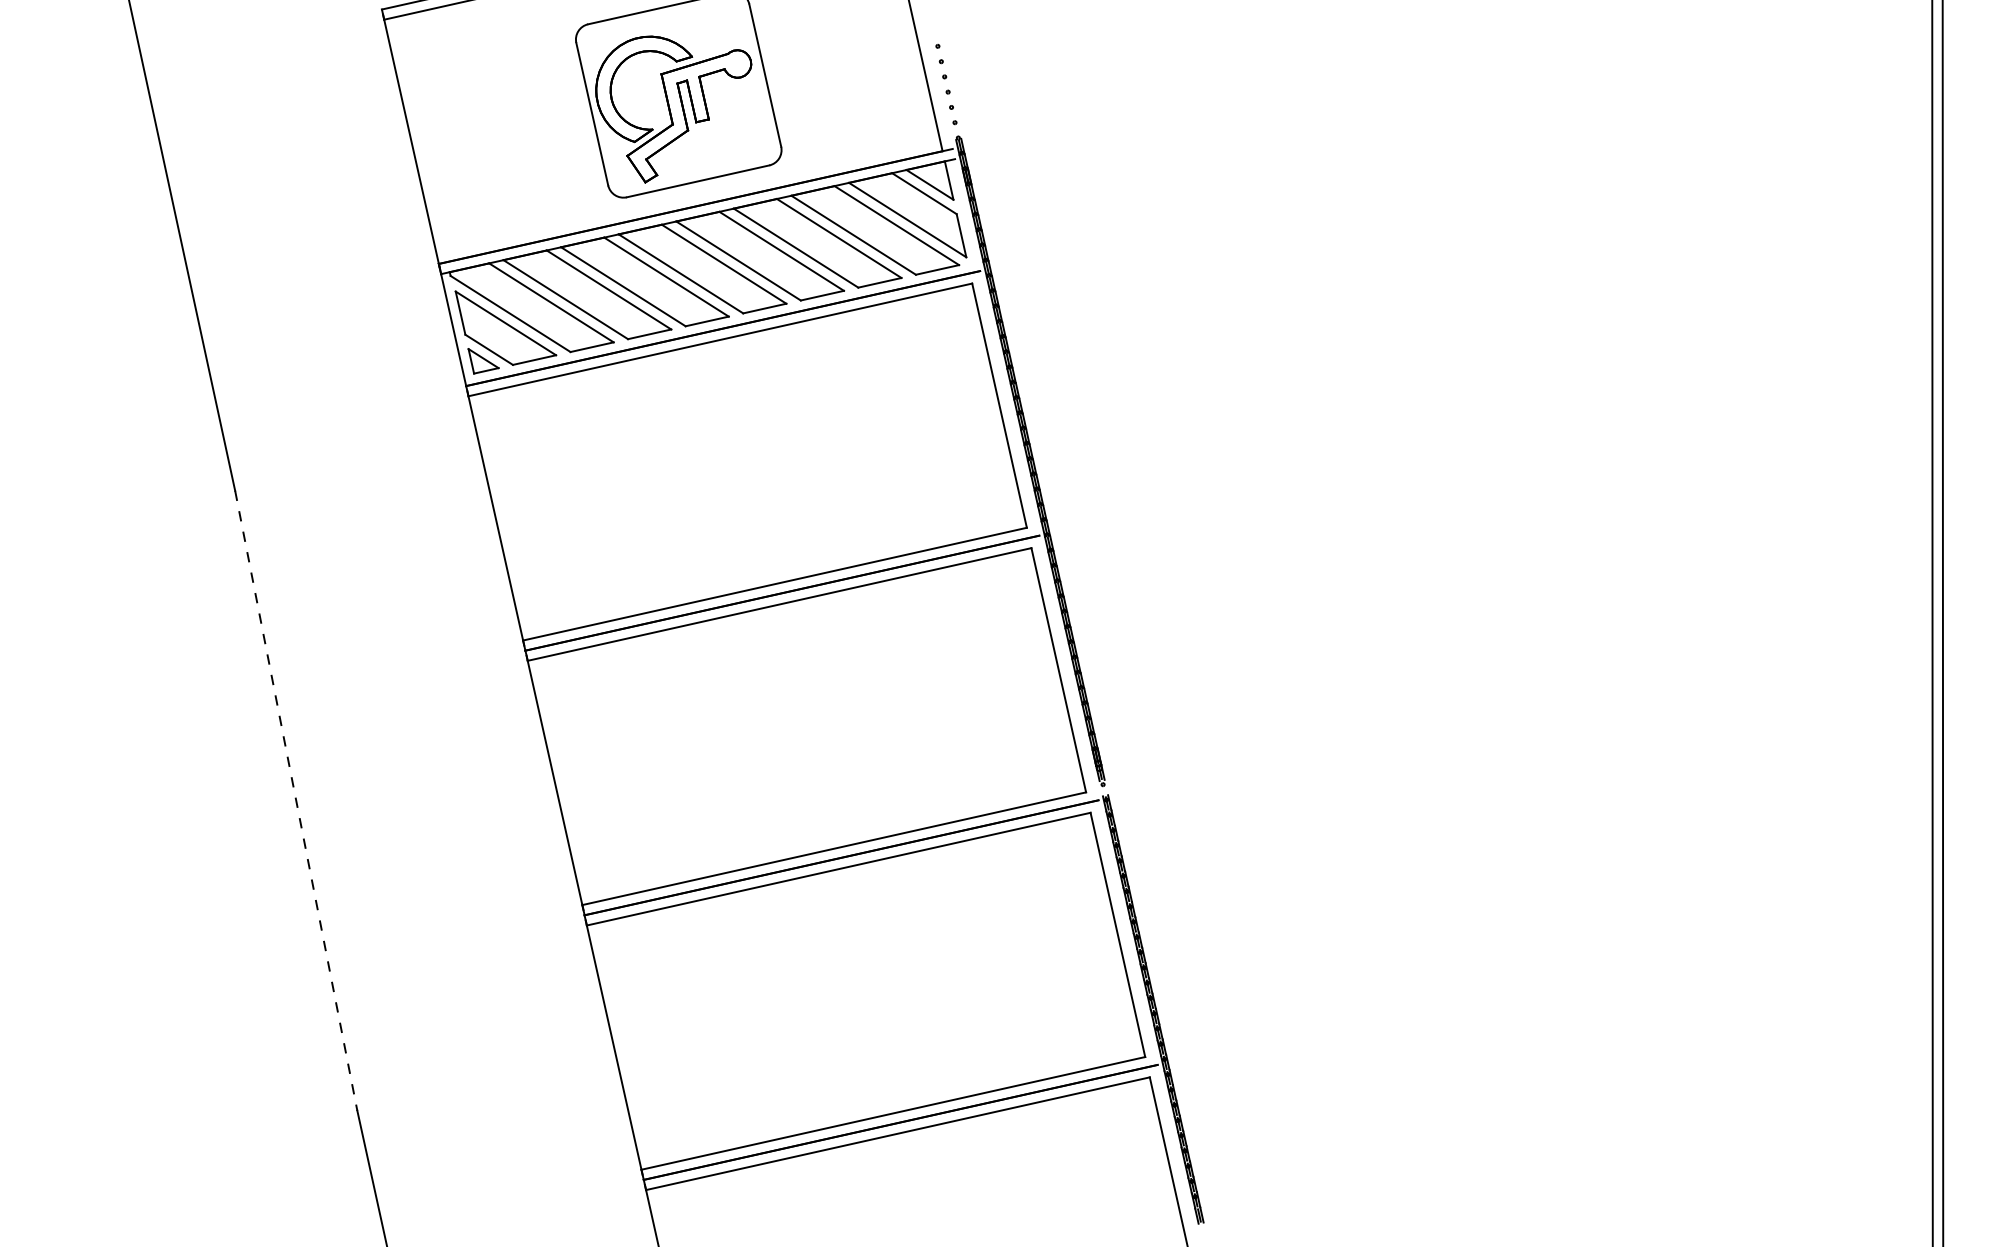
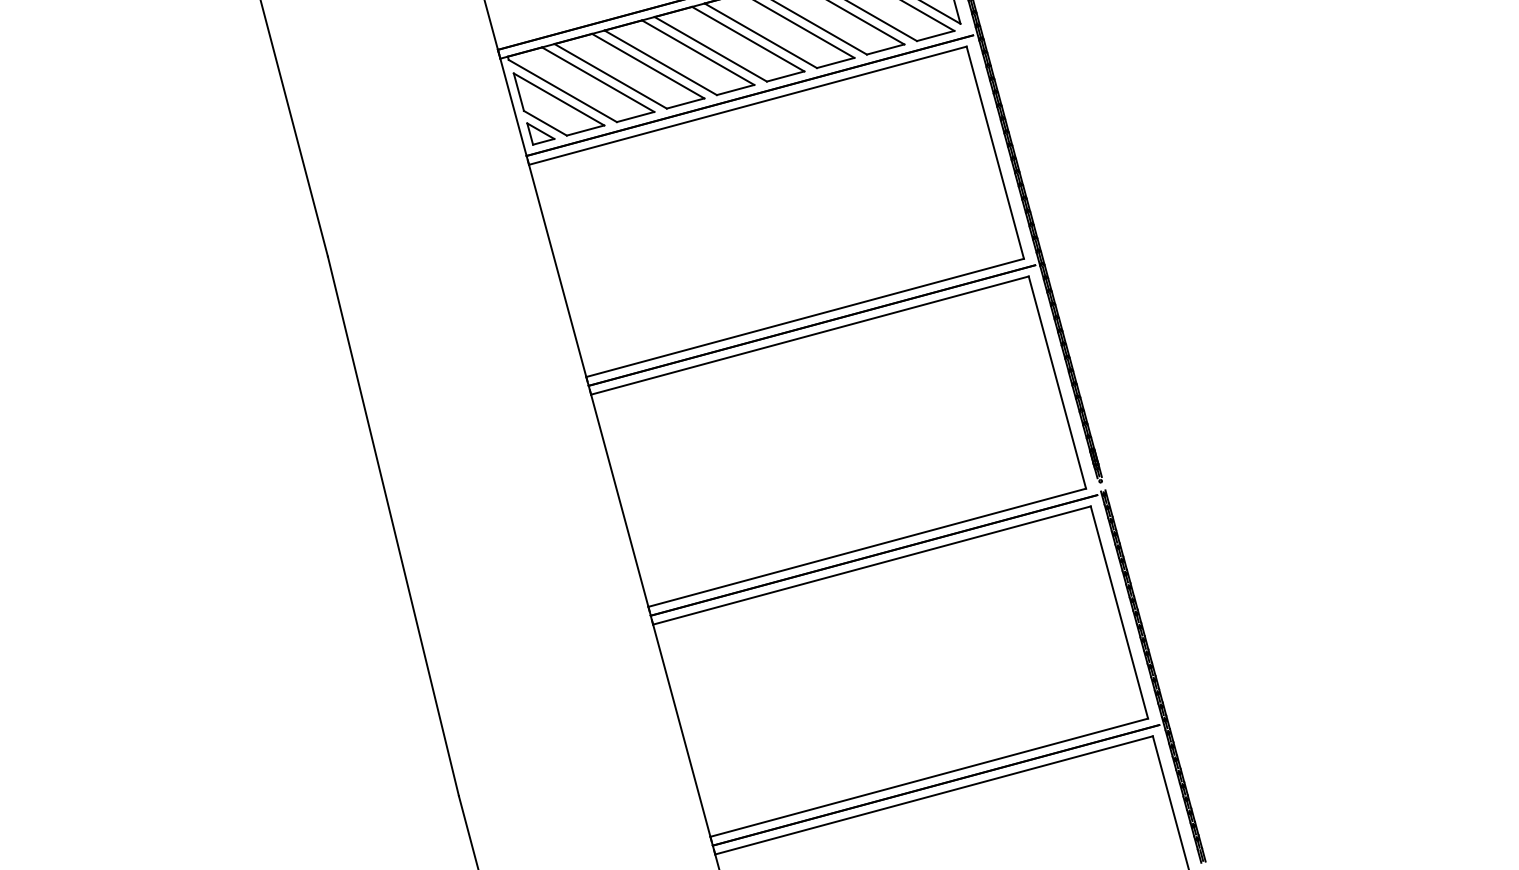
line: (296, 801) -> (393, 526), dashed -> solid

